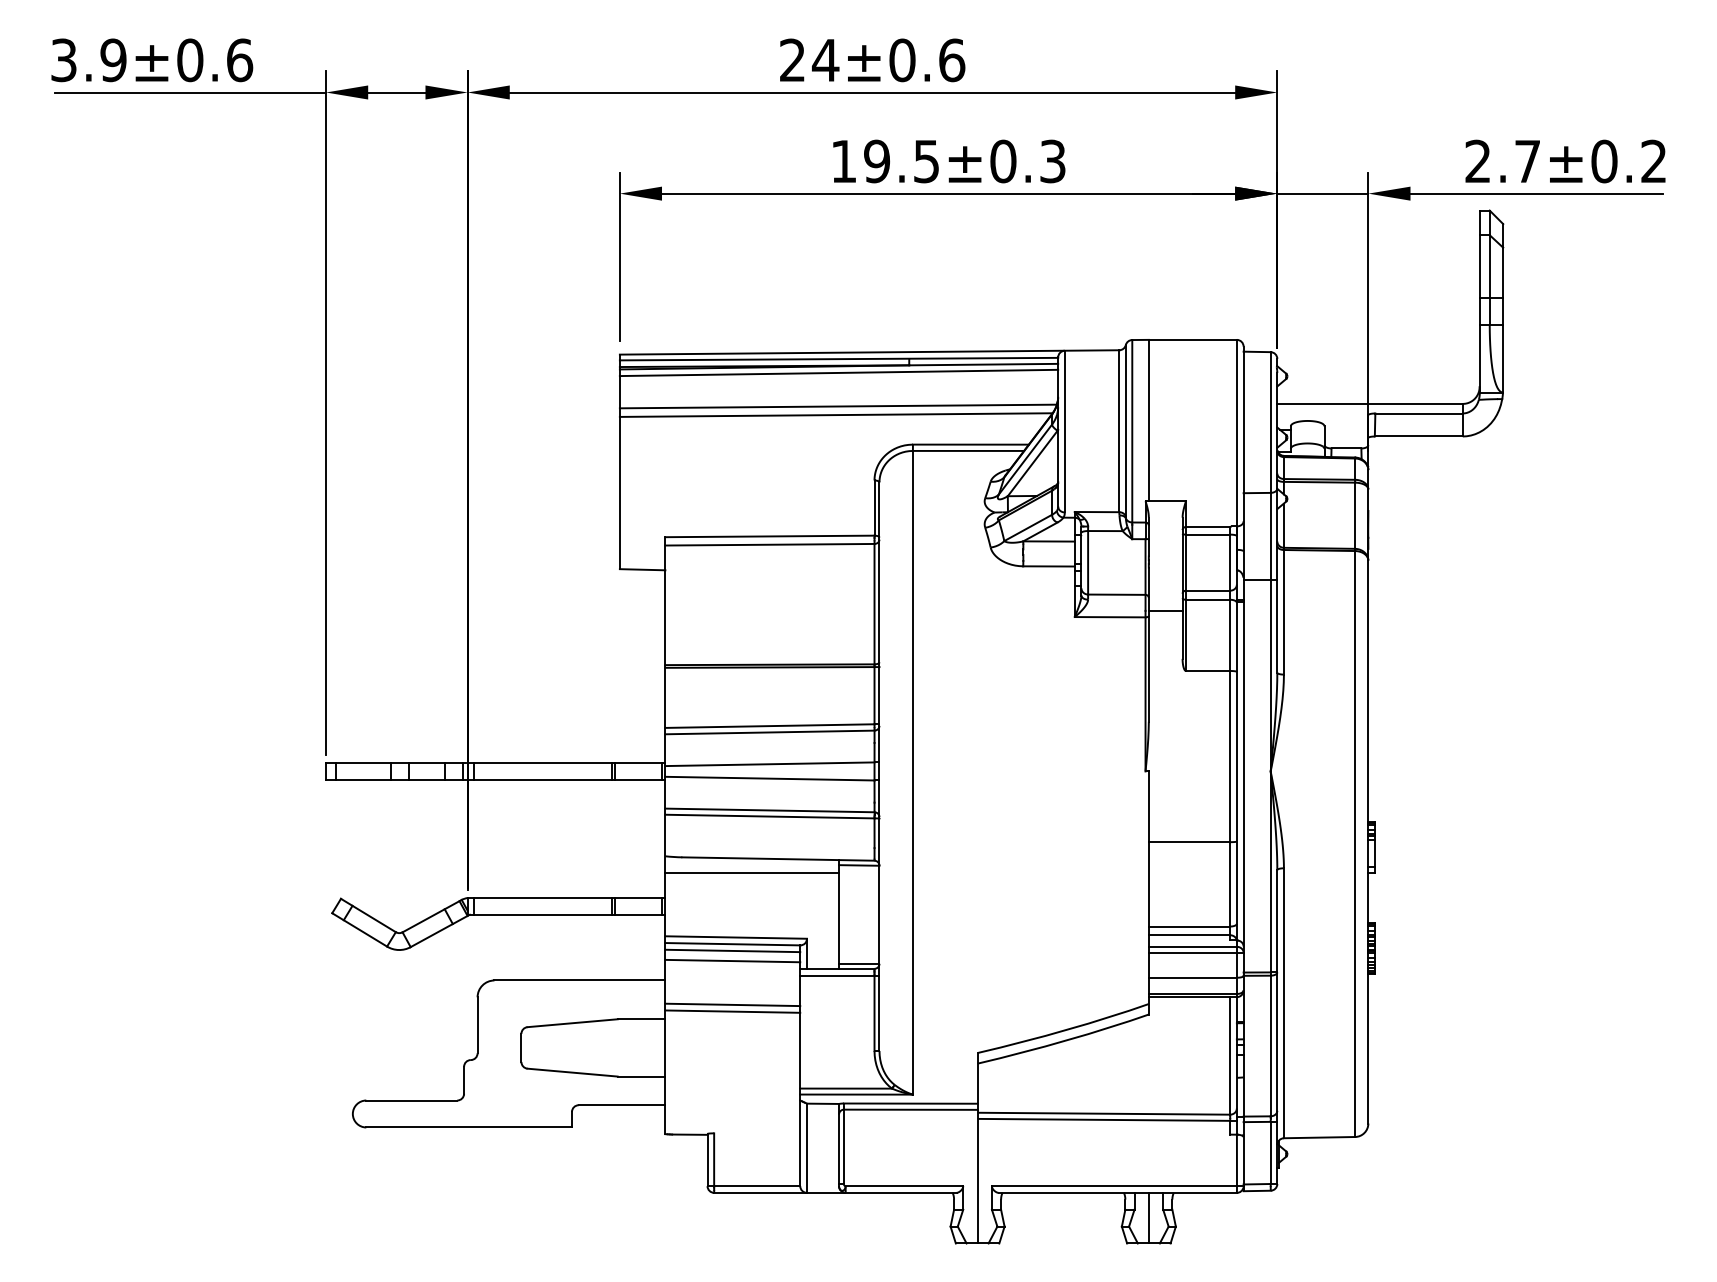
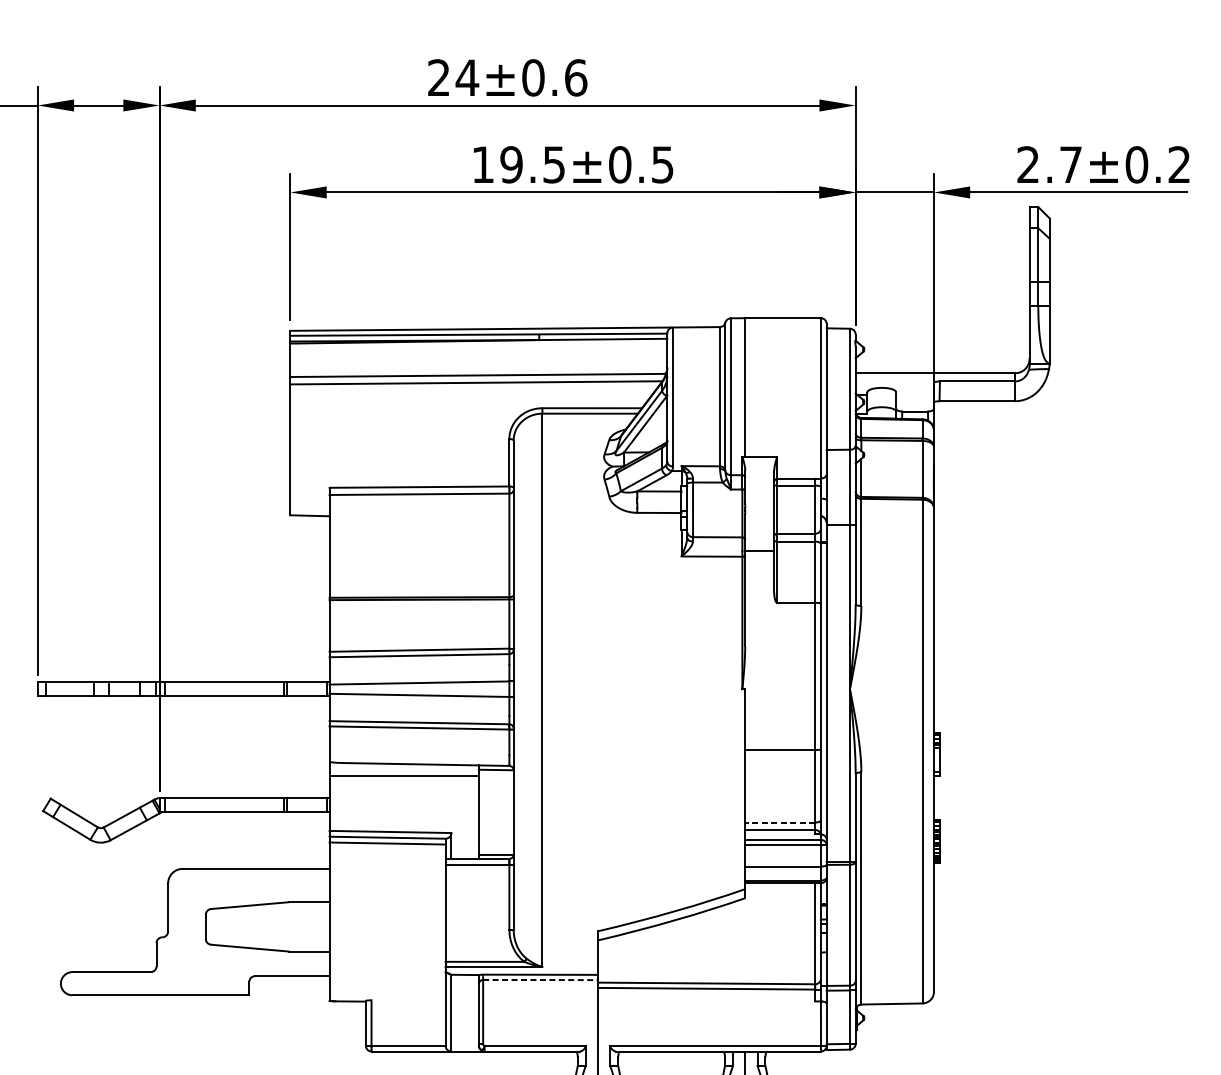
text: (1052, 160) -> (662, 163), 19.5±0.3 -> 19.5±0.5
line: (838, 372) -> (478, 346), removed
line: (1189, 926) -> (780, 822), solid -> dashed
line: (732, 960) -> (387, 851), removed
line: (732, 1004) -> (387, 889), removed
line: (732, 1011) -> (387, 895), removed
line: (910, 1109) -> (540, 979), solid -> dashed

